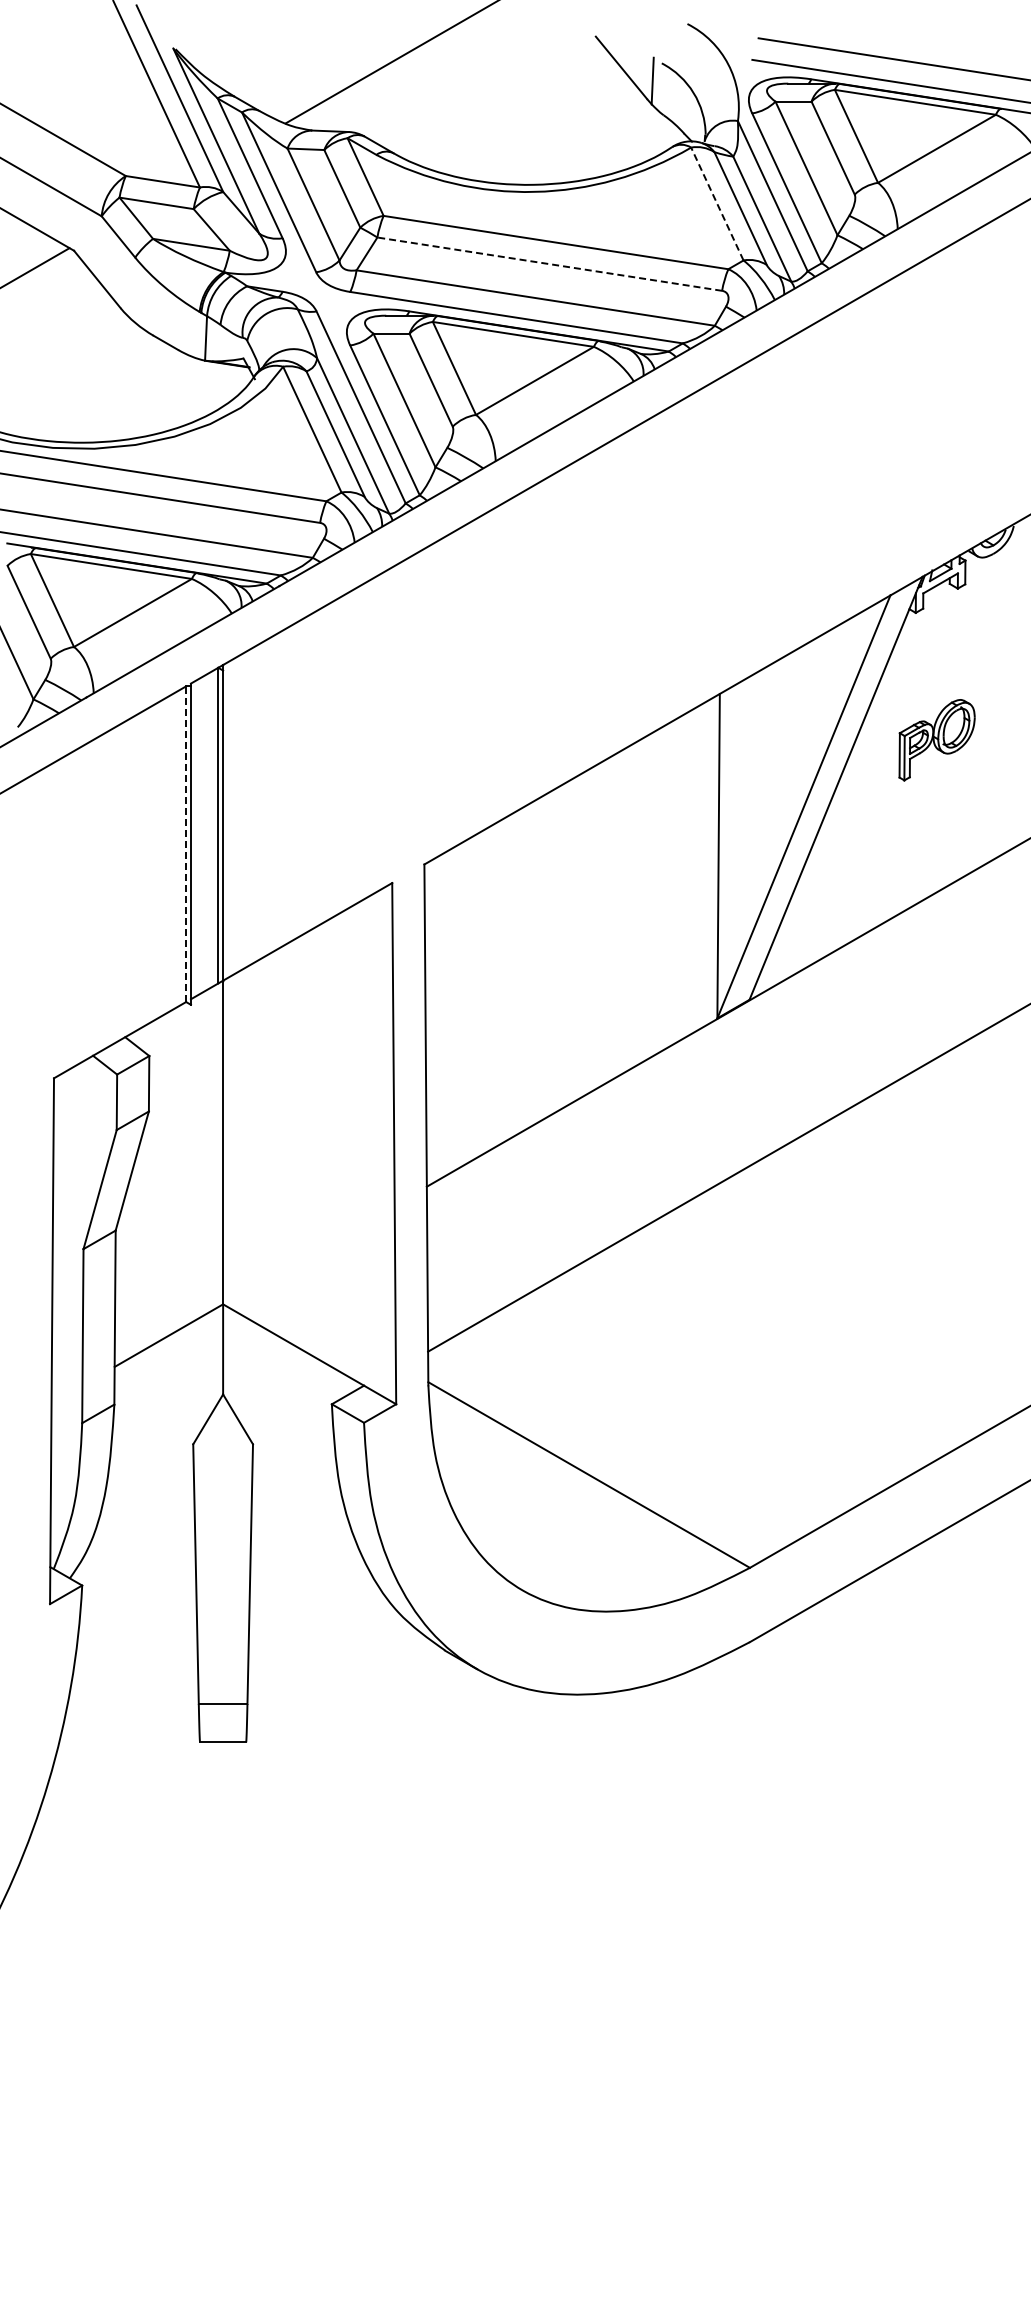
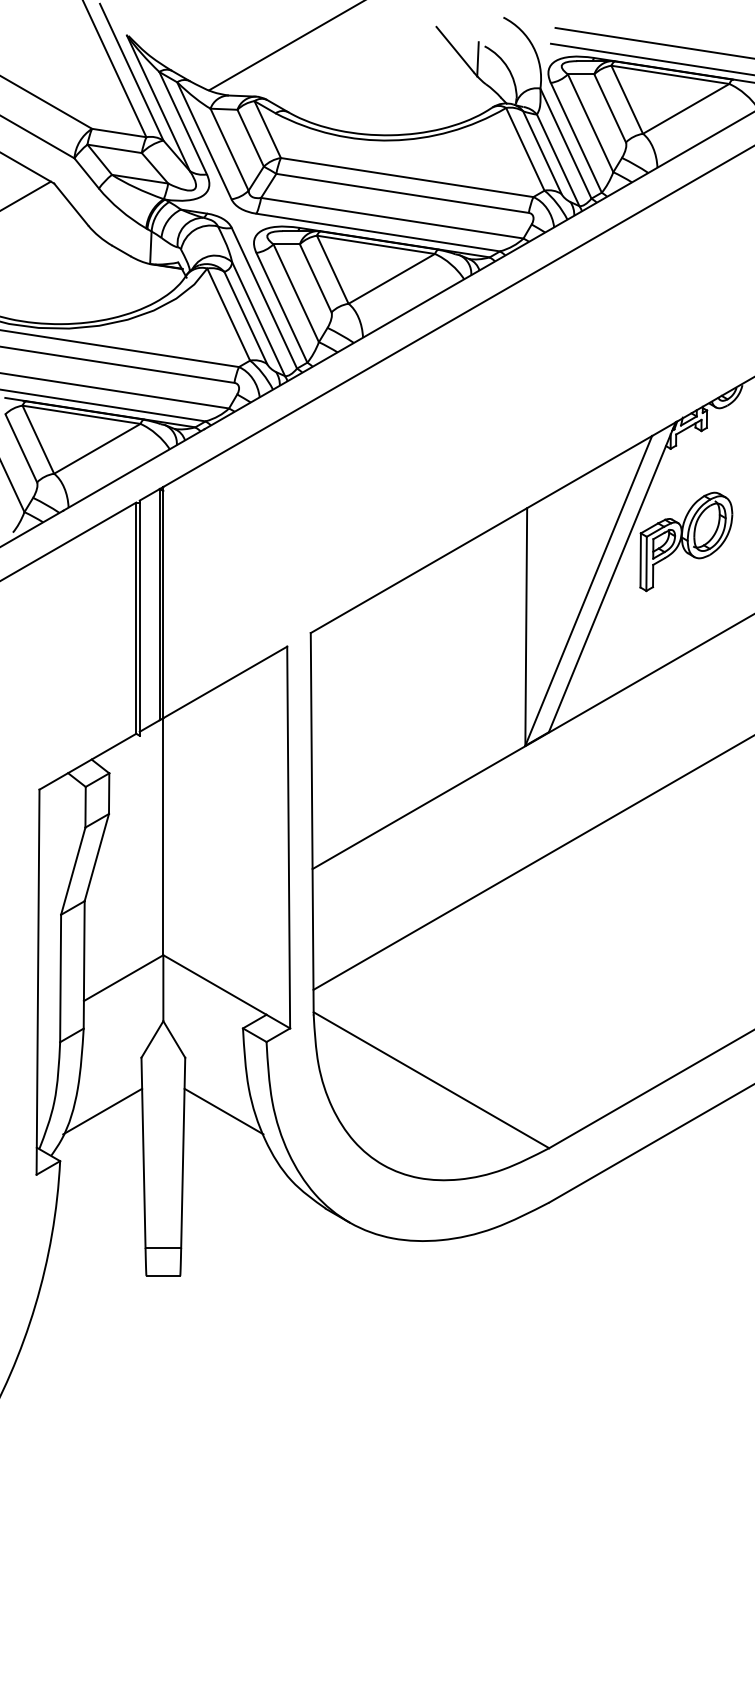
line: (717, 203) -> (525, 148), dashed -> solid
line: (549, 264) -> (402, 193), dashed -> solid
part: (936, 740) -> (685, 542), size x1.67
line: (186, 844) -> (136, 618), dashed -> solid
line: (140, 1517) -> (102, 1111), added
line: (305, 1517) -> (223, 1111), added

